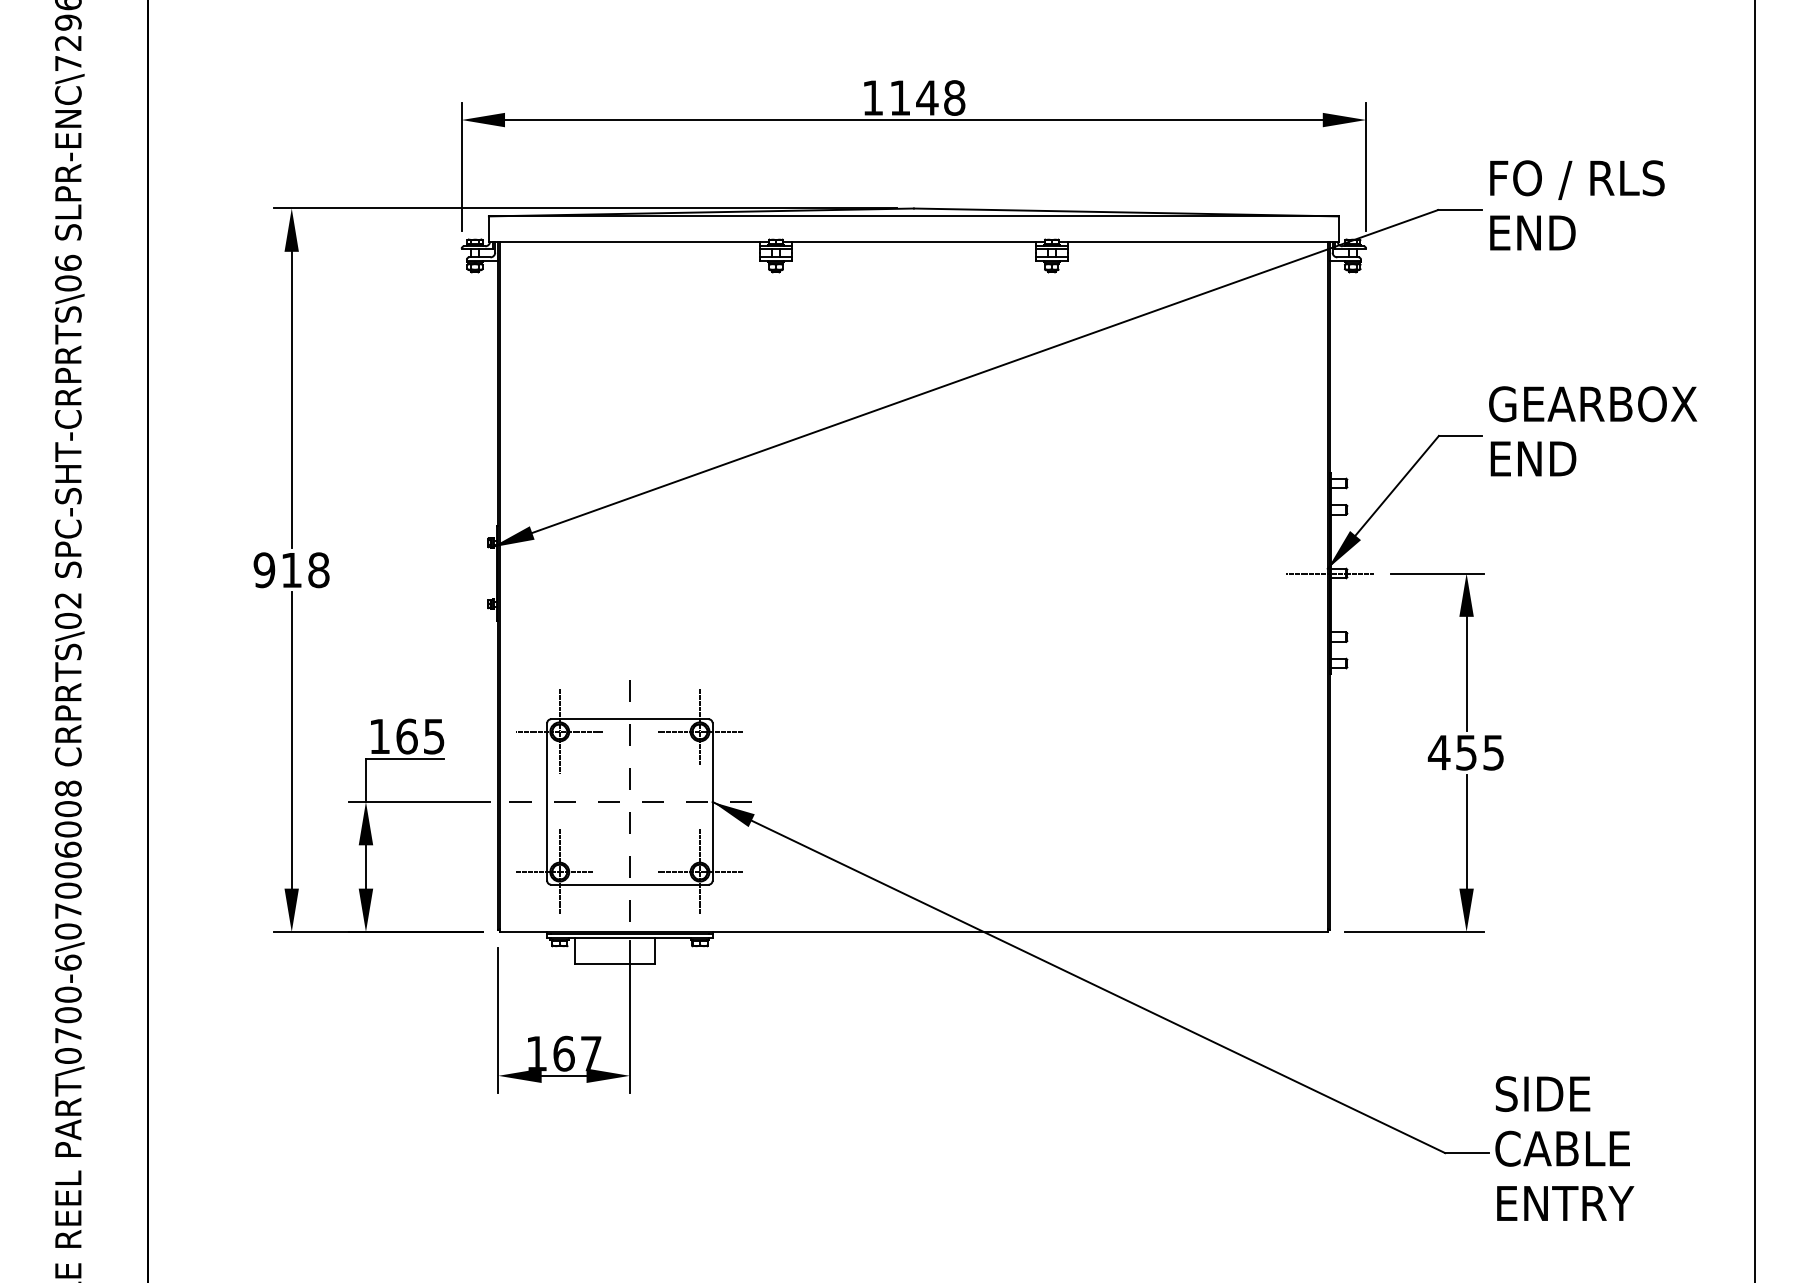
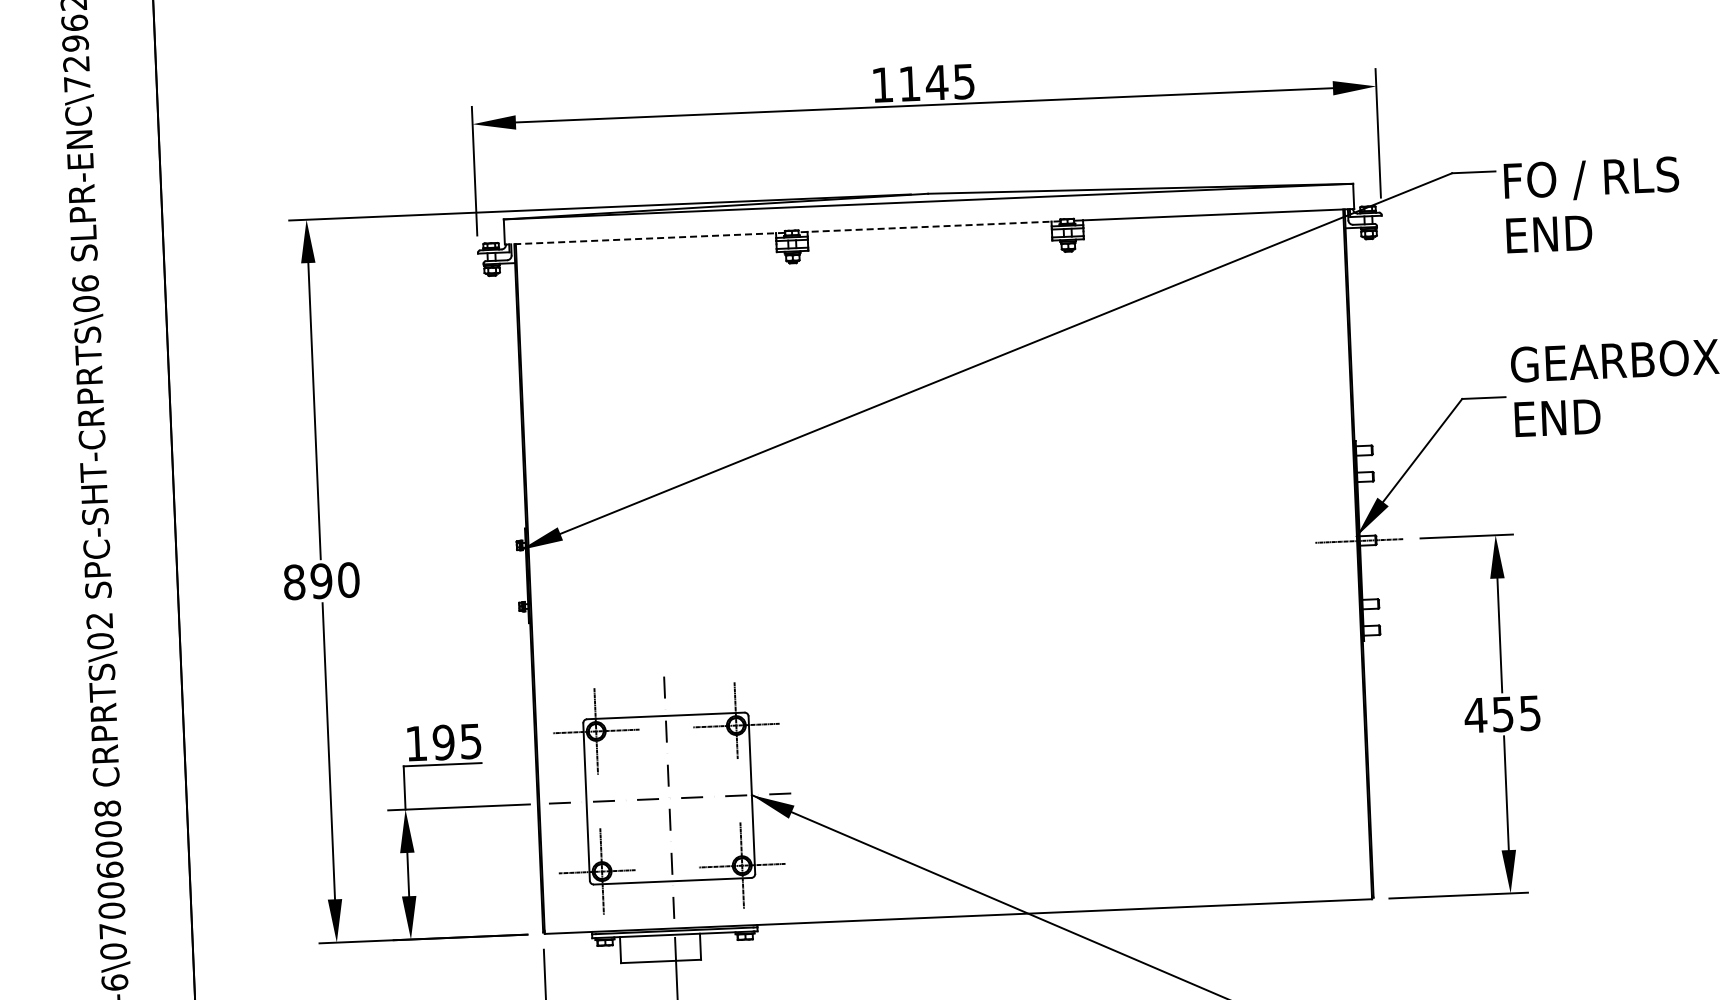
text: (954, 97) -> (964, 81), 1148 -> 1145
text: (1577, 205) -> (1592, 204), moved
line: (628, 241) -> (644, 238), solid -> dashed
line: (913, 241) -> (929, 226), solid -> dashed
text: (291, 570) -> (321, 581), 918 -> 890
text: (406, 736) -> (443, 742), 165 -> 195

